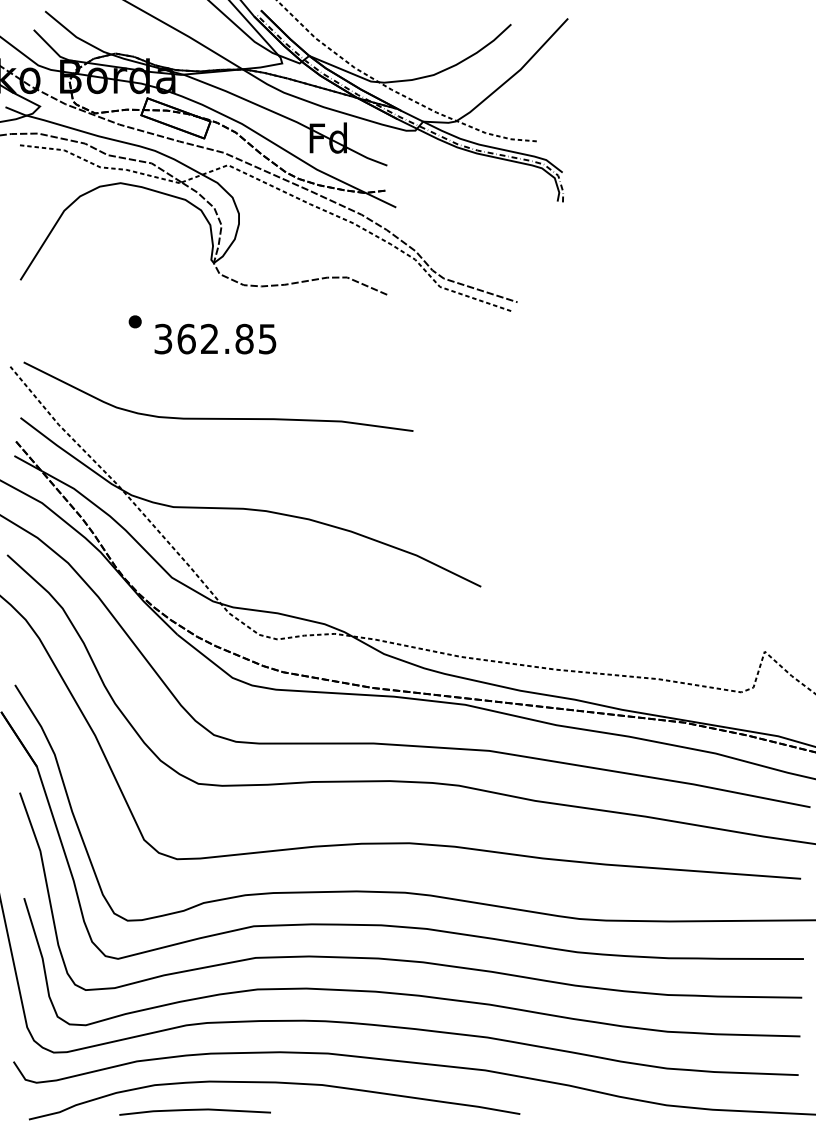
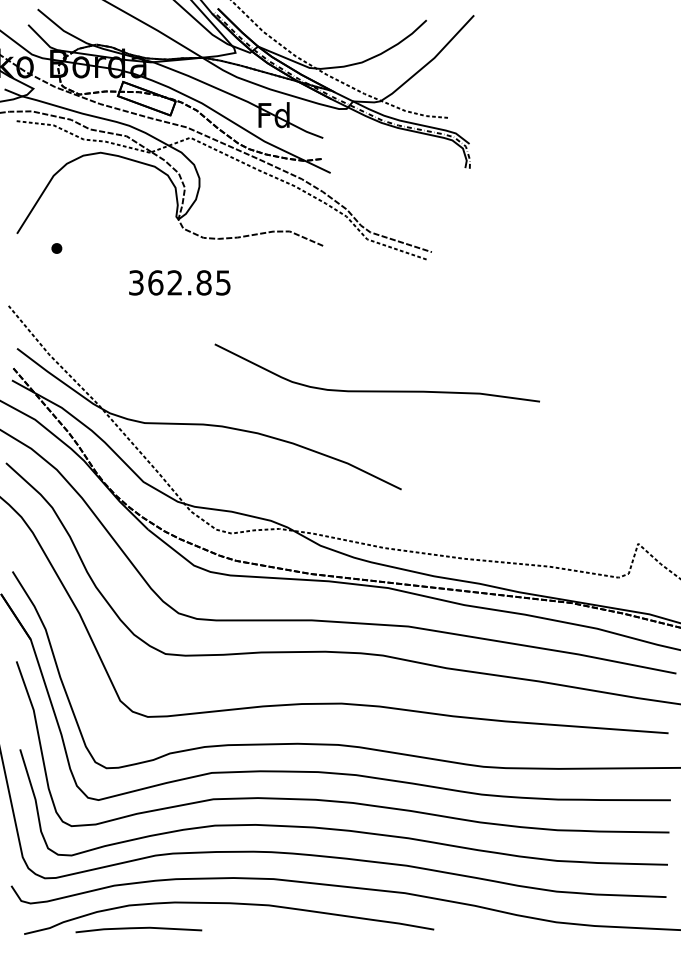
part: (134, 321) -> (56, 248), moved
curve: (217, 417) -> (376, 390), moved
curve: (194, 1110) -> (138, 928), moved

